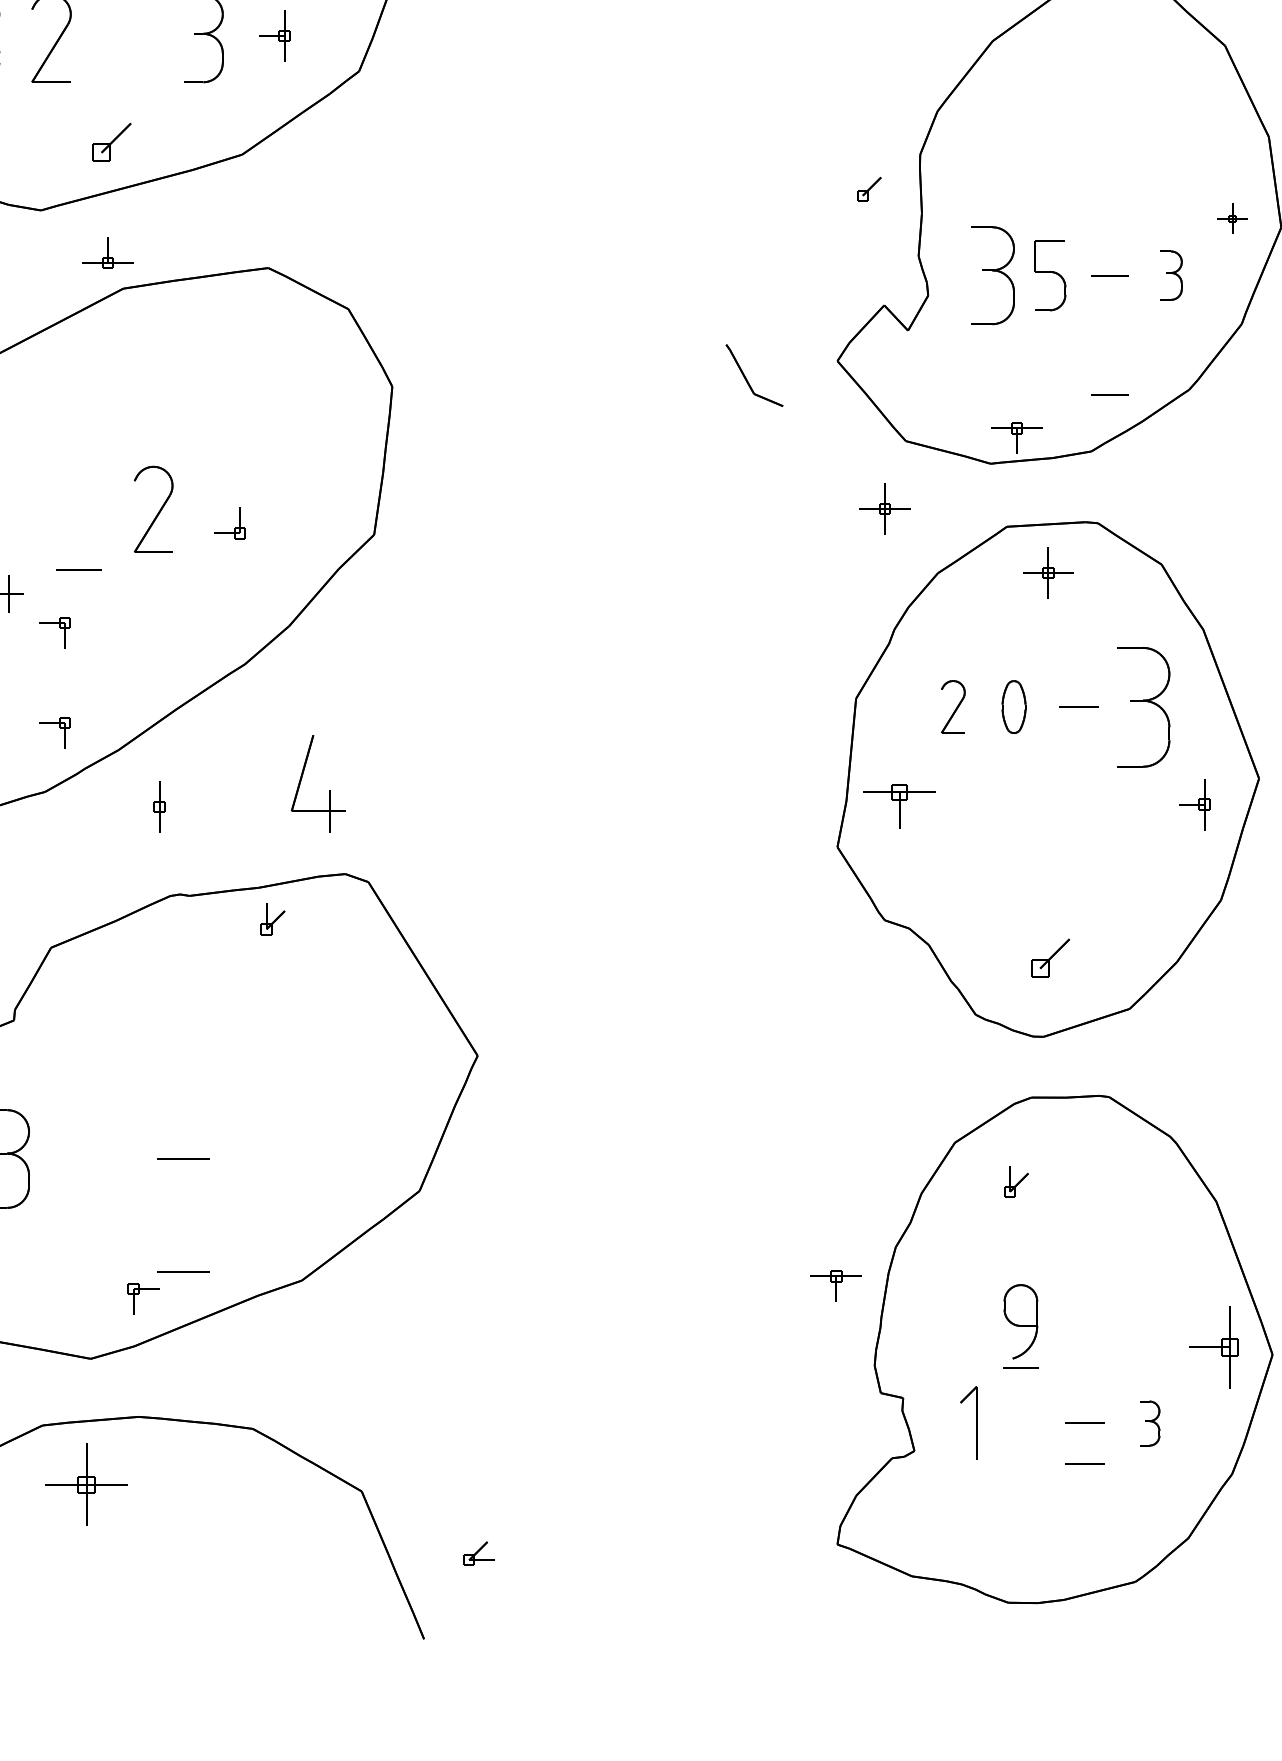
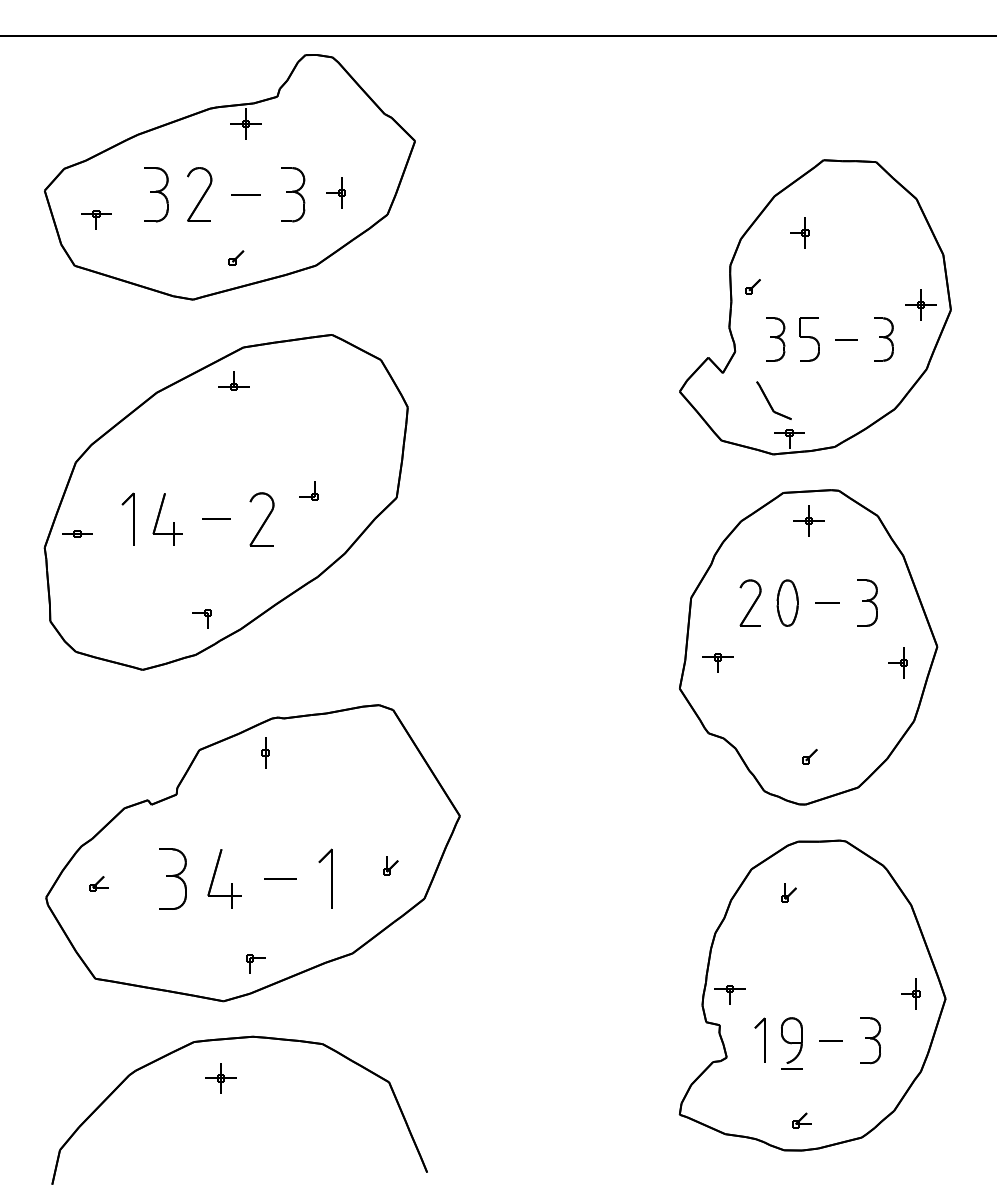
line: (126, 38) -> (245, 194), added
part: (1033, 100) -> (799, 232), added
part: (111, 141) -> (236, 257), size x0.62
part: (868, 188) -> (752, 286), moved
part: (1231, 218) -> (920, 304), size x1.67
part: (107, 252) -> (233, 380), moved
part: (994, 275) -> (775, 339), size x0.71
part: (1170, 275) -> (883, 339), size x1.43
part: (753, 375) -> (773, 400), moved
line: (1110, 395) -> (846, 412), removed
part: (884, 508) -> (708, 481), removed
part: (152, 509) -> (261, 519), moved
part: (54, 632) -> (201, 557), removed
part: (953, 706) -> (750, 602), size x1.43
part: (1013, 706) -> (787, 602), size x1.43
part: (1144, 706) -> (867, 602), size x0.62
part: (329, 791) -> (231, 883), moved
part: (899, 804) -> (717, 662), size x0.71
part: (159, 805) -> (265, 752), moved
part: (272, 918) -> (390, 865), moved
part: (1049, 958) -> (809, 756), size x0.62
part: (257, 1157) -> (325, 878), added
line: (183, 1270) -> (280, 947), removed
part: (835, 1285) -> (729, 994), moved
part: (1020, 1326) -> (791, 1043), moved
part: (1215, 1346) -> (910, 993), size x0.62
part: (1149, 1423) -> (870, 1040), size x1.67
line: (1084, 1463) -> (830, 1065), removed
part: (85, 1485) -> (220, 1078), size x0.62
part: (478, 1553) -> (801, 1120), moved

